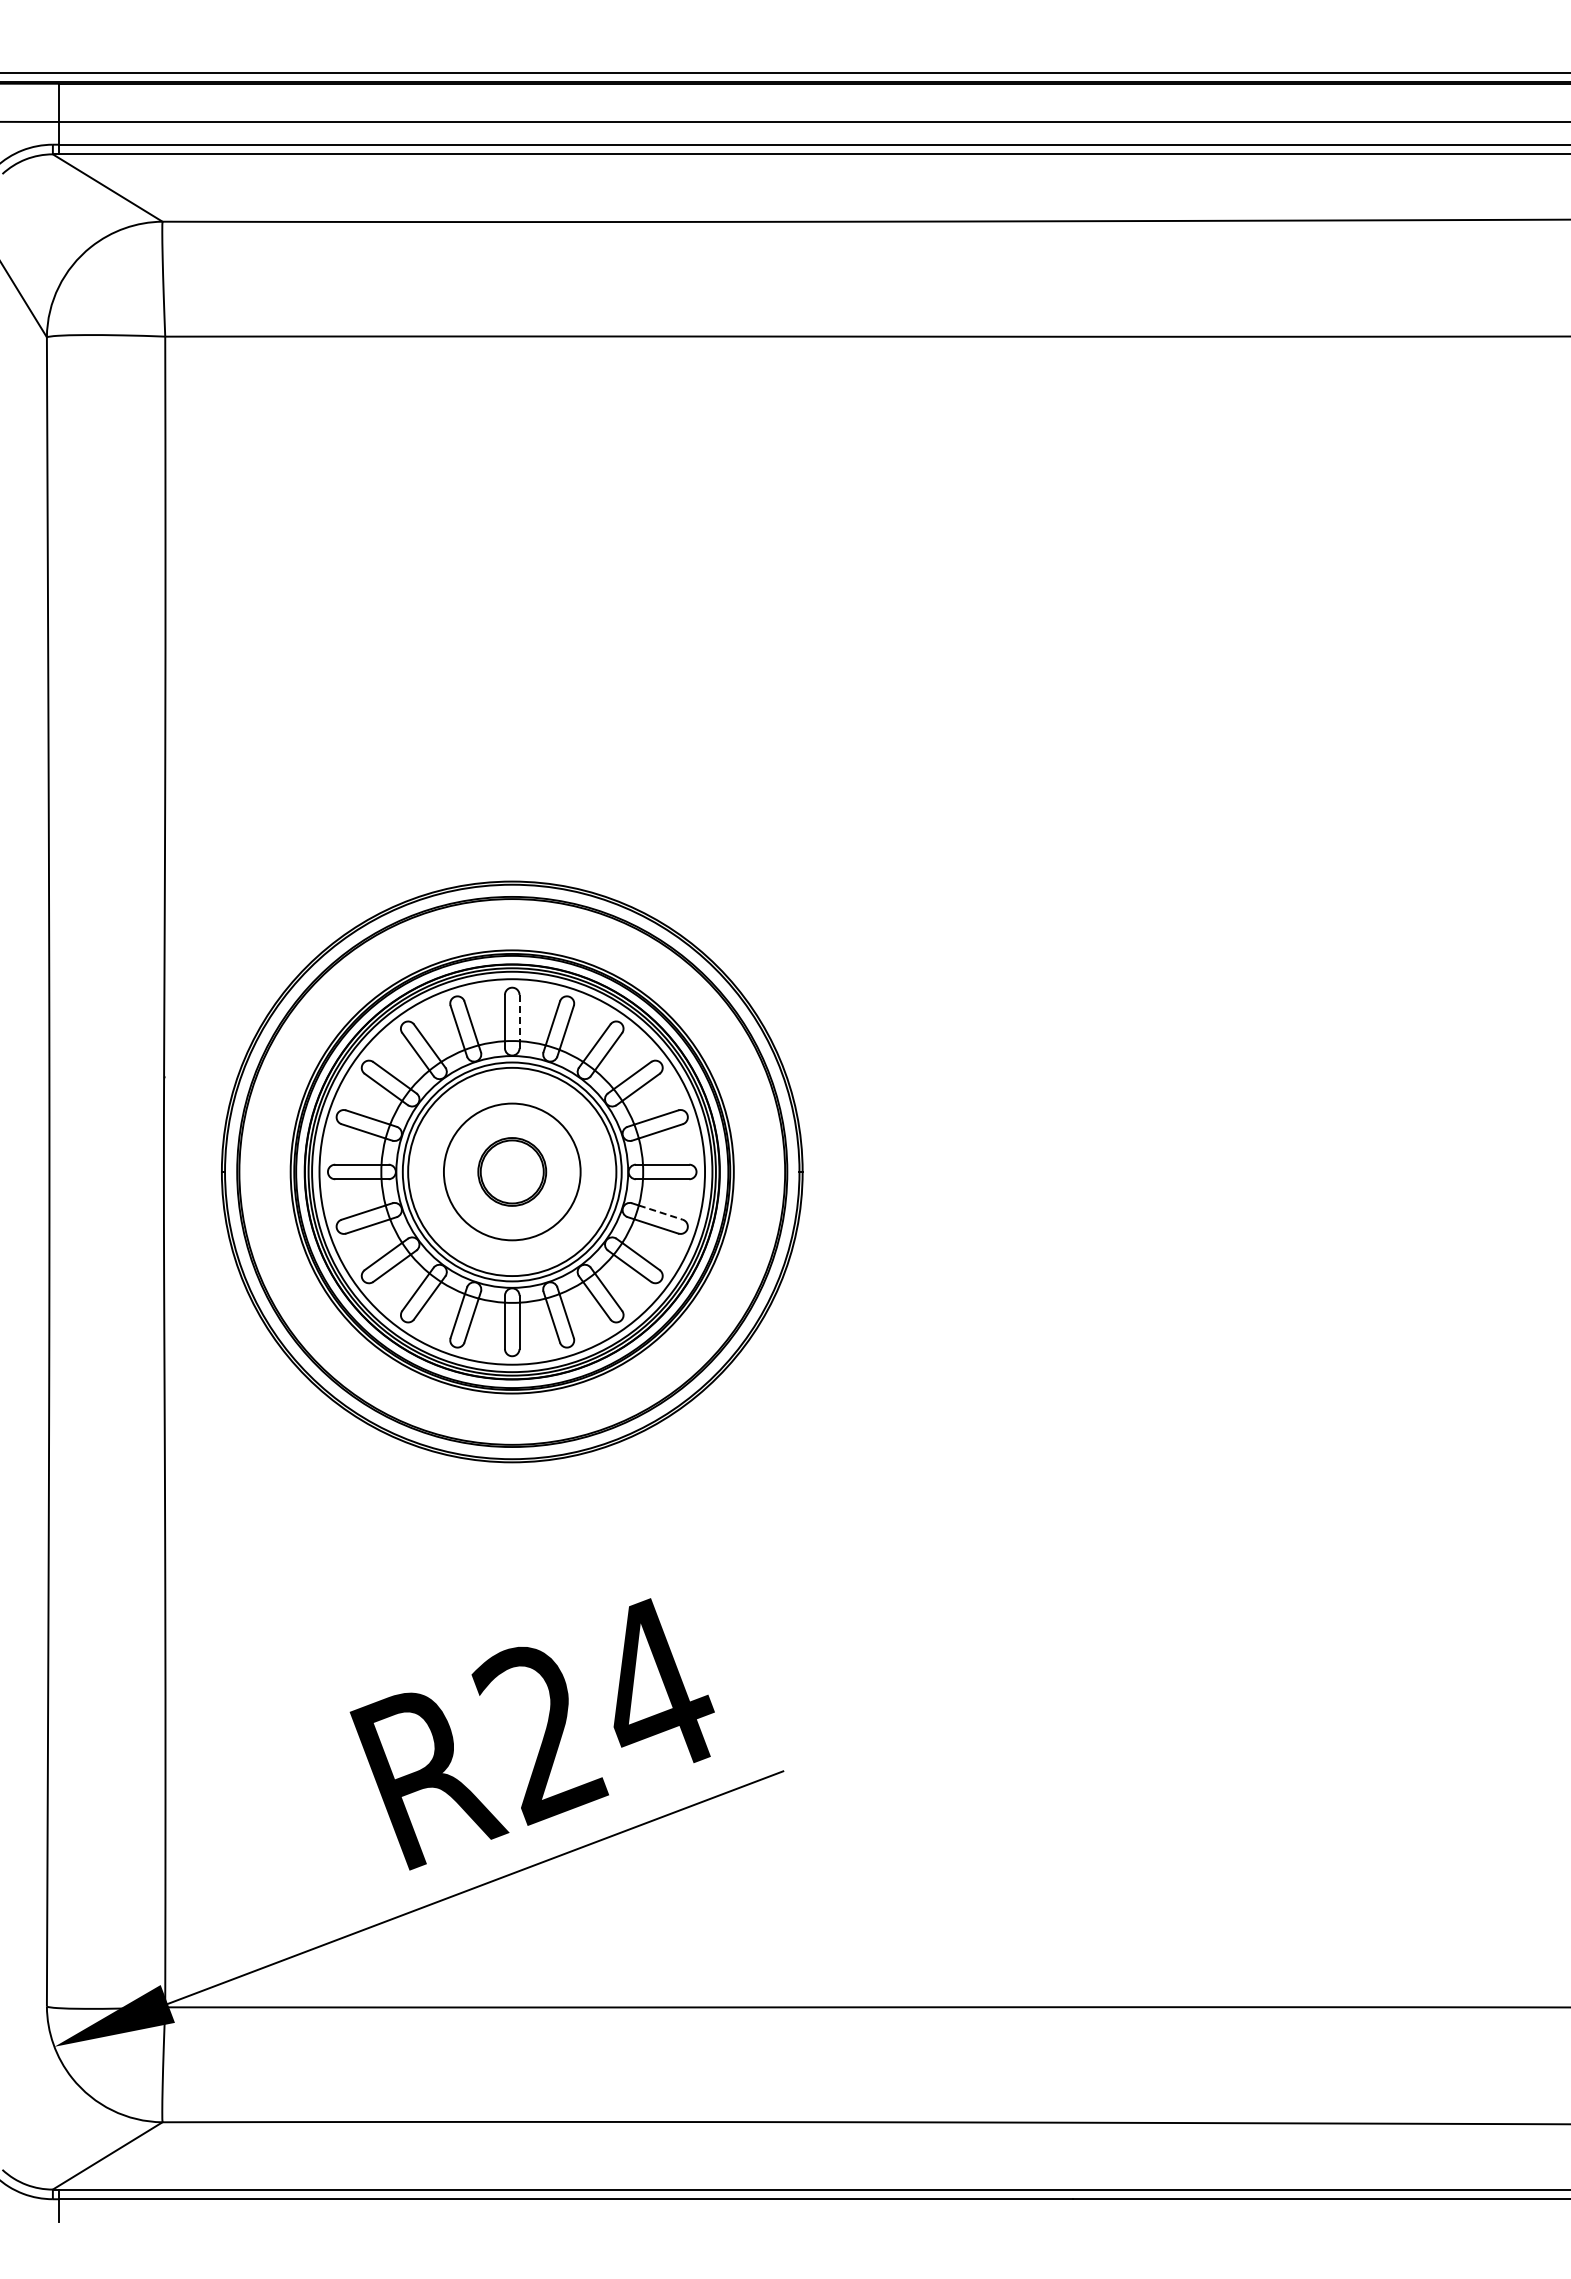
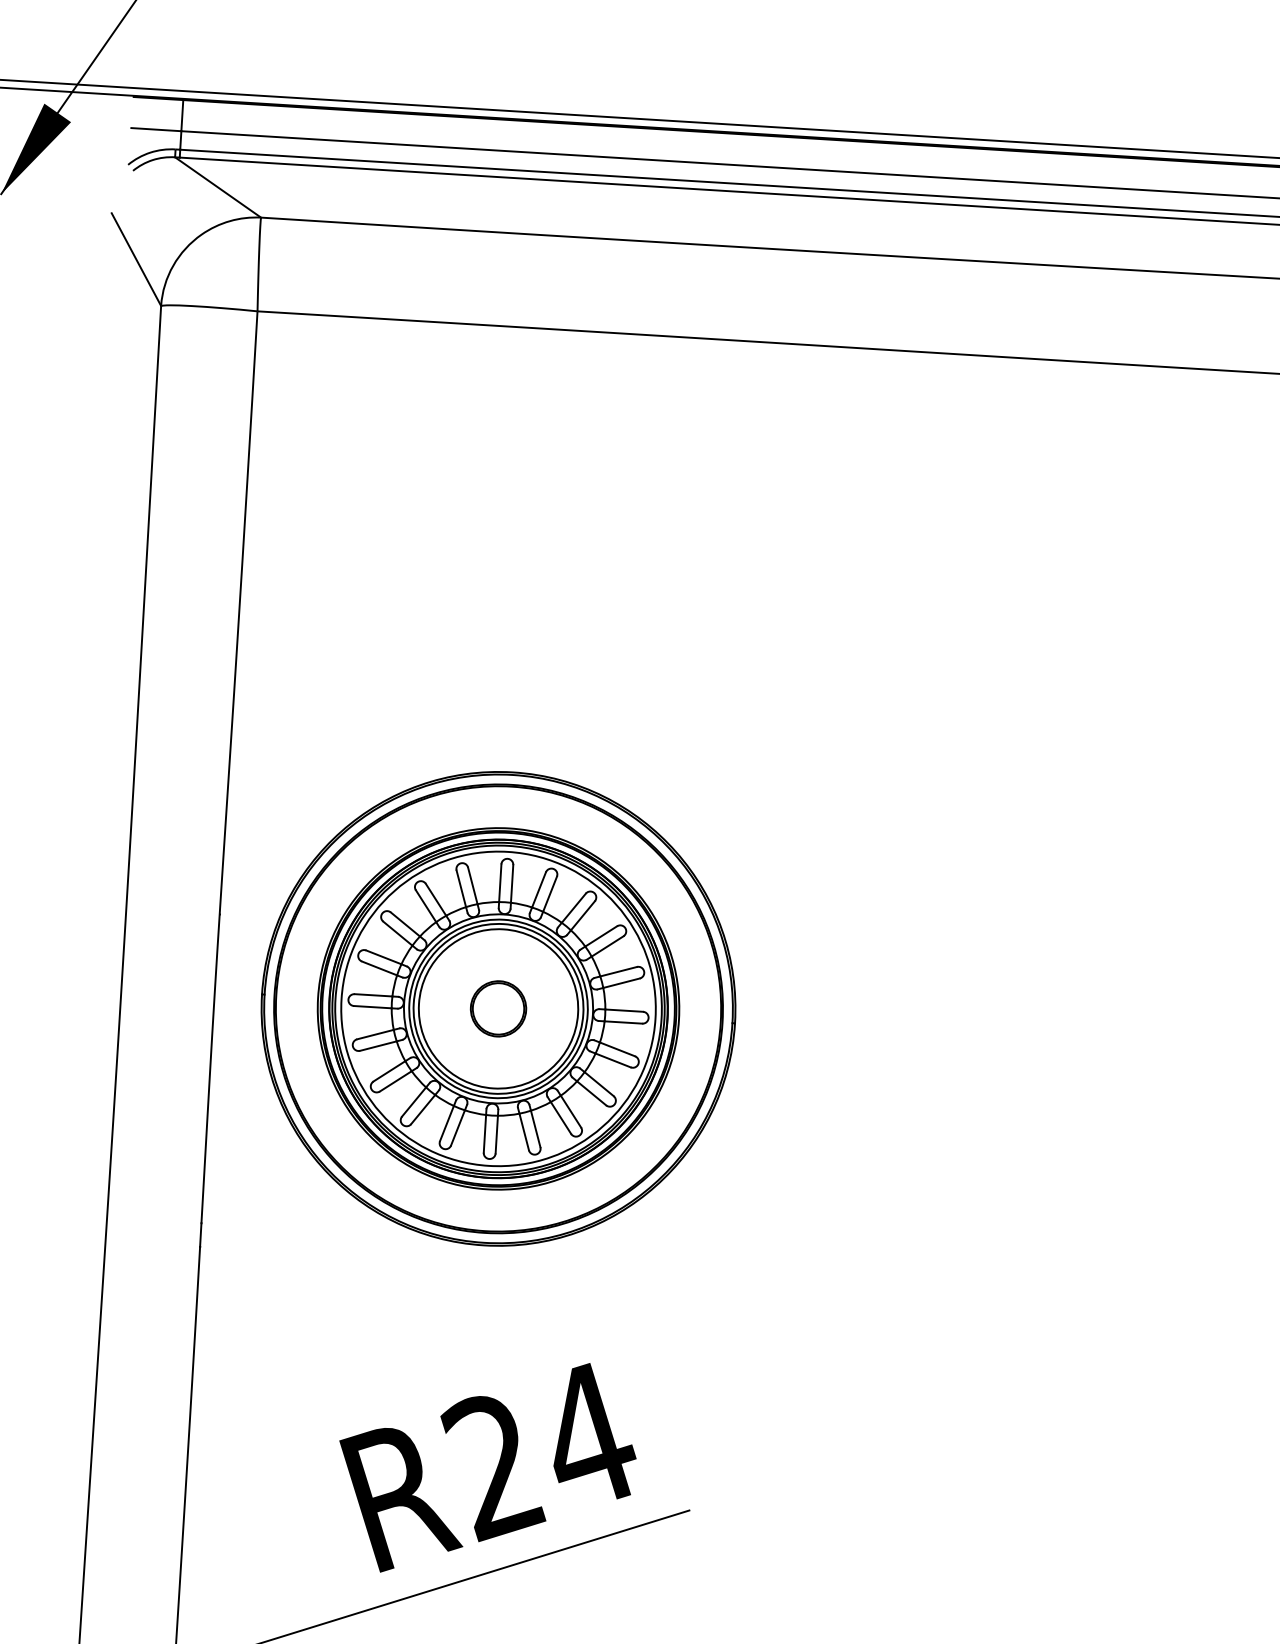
line: (519, 1018) -> (512, 884), dashed -> solid
circle: (511, 1171) -> (497, 1008), size x1.43
line: (661, 1212) -> (618, 1049), dashed -> solid

